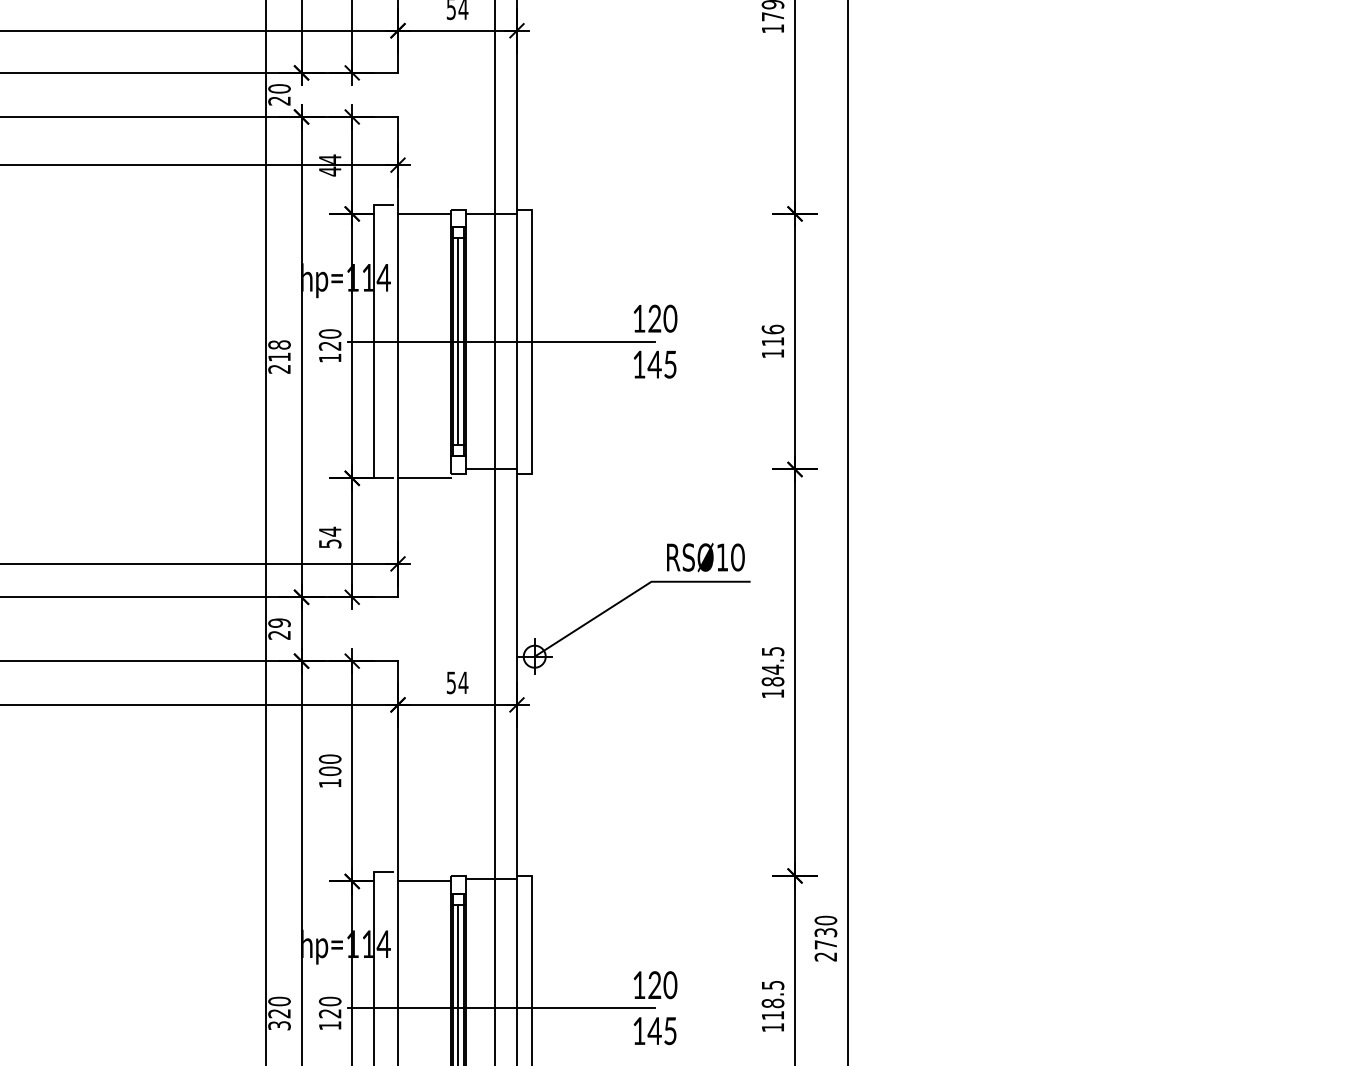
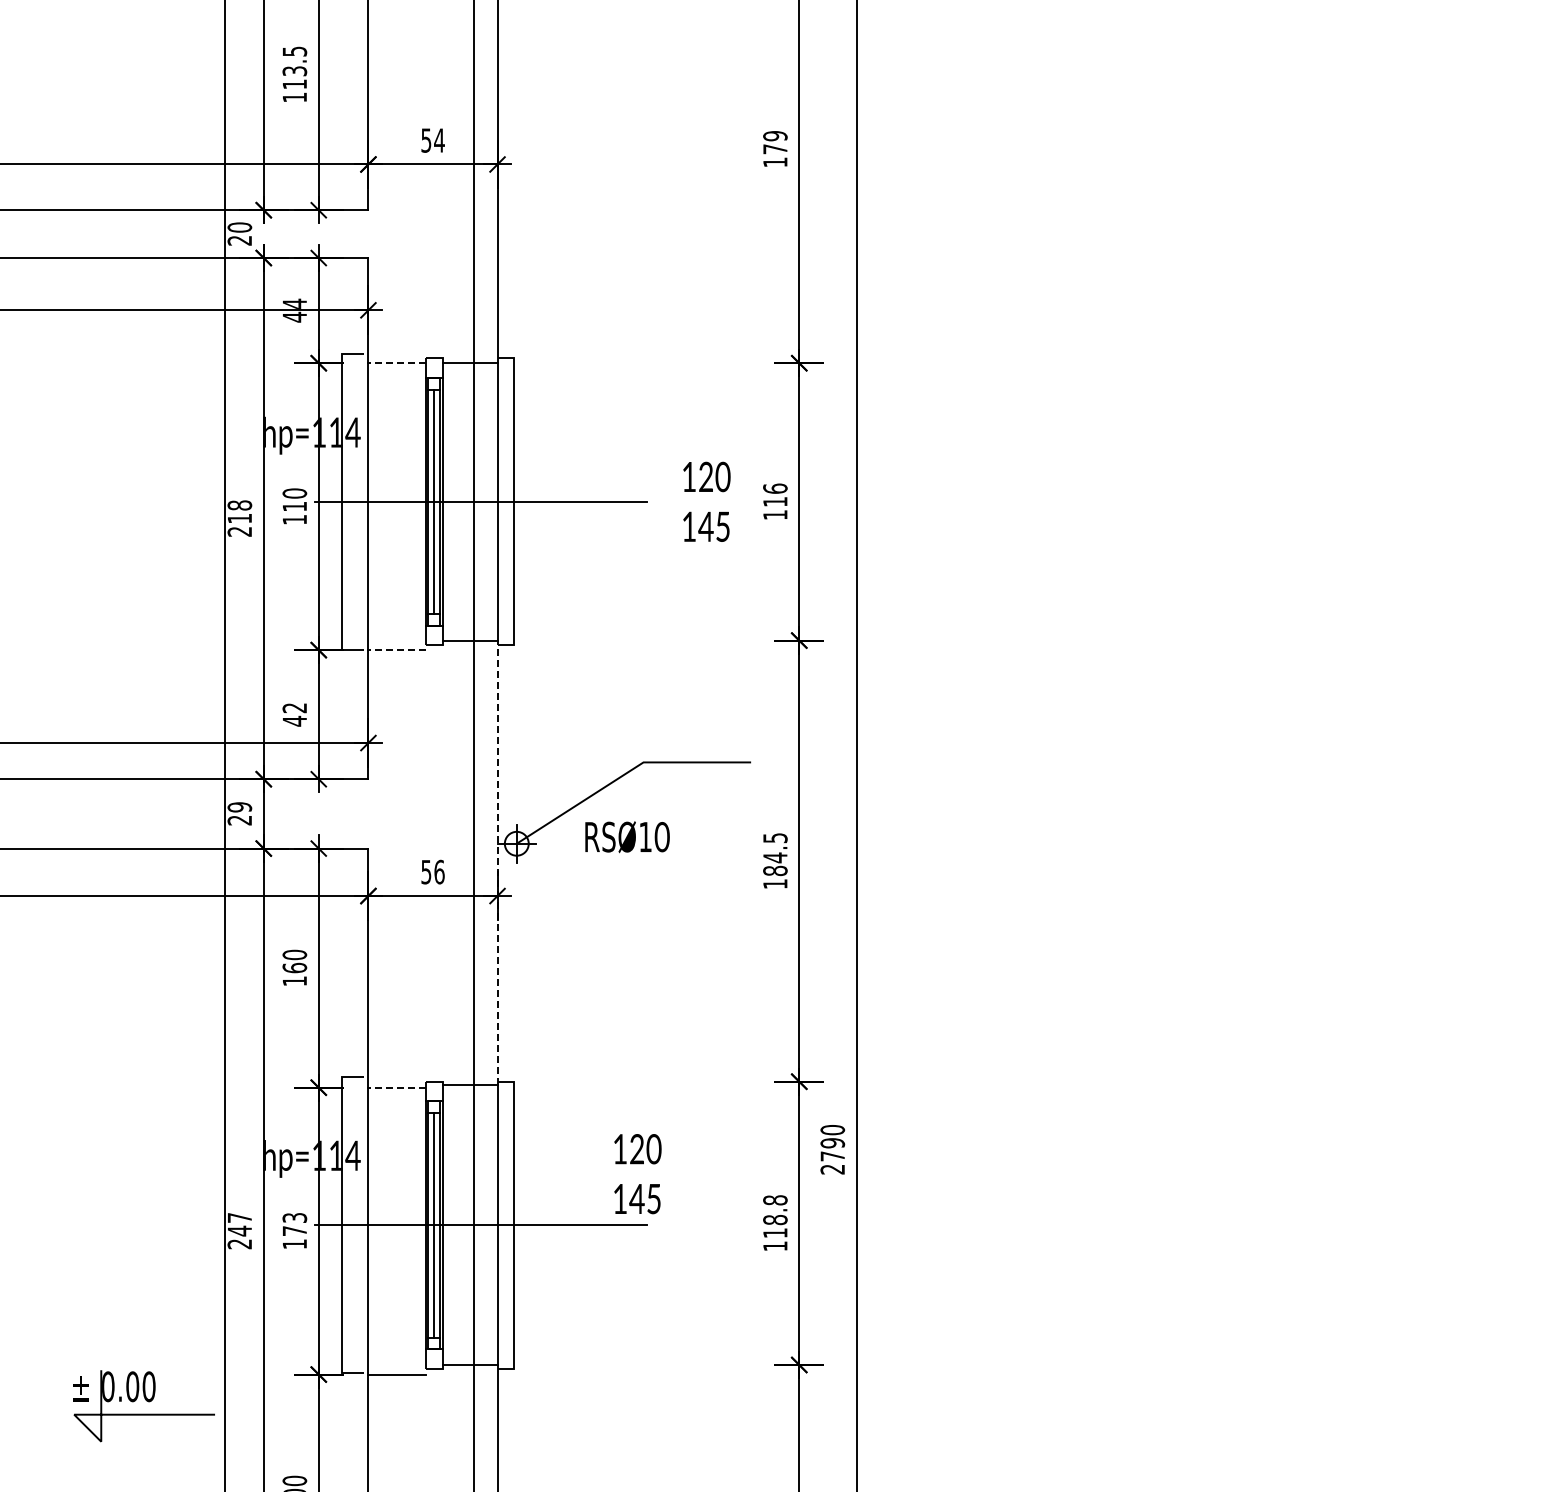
line: (424, 214) -> (397, 363), solid -> dashed
text: (655, 341) -> (706, 501), moved
text: (329, 345) -> (294, 506), 120 -> 110
line: (424, 478) -> (397, 650), solid -> dashed
text: (329, 537) -> (294, 714), 54 -> 42
text: (705, 557) -> (627, 837), moved
line: (516, 673) -> (497, 862), solid -> dashed
text: (463, 682) -> (439, 871), 54 -> 56
text: (329, 770) -> (294, 967), 100 -> 160
line: (424, 881) -> (397, 1087), solid -> dashed
text: (825, 932) -> (832, 1143), 2730 -> 2790
text: (773, 985) -> (775, 1200), 118.5 -> 118.8
text: (329, 1007) -> (294, 1224), 120 -> 173
text: (655, 1008) -> (637, 1174), moved
text: (279, 1013) -> (239, 1230), 320 -> 247

